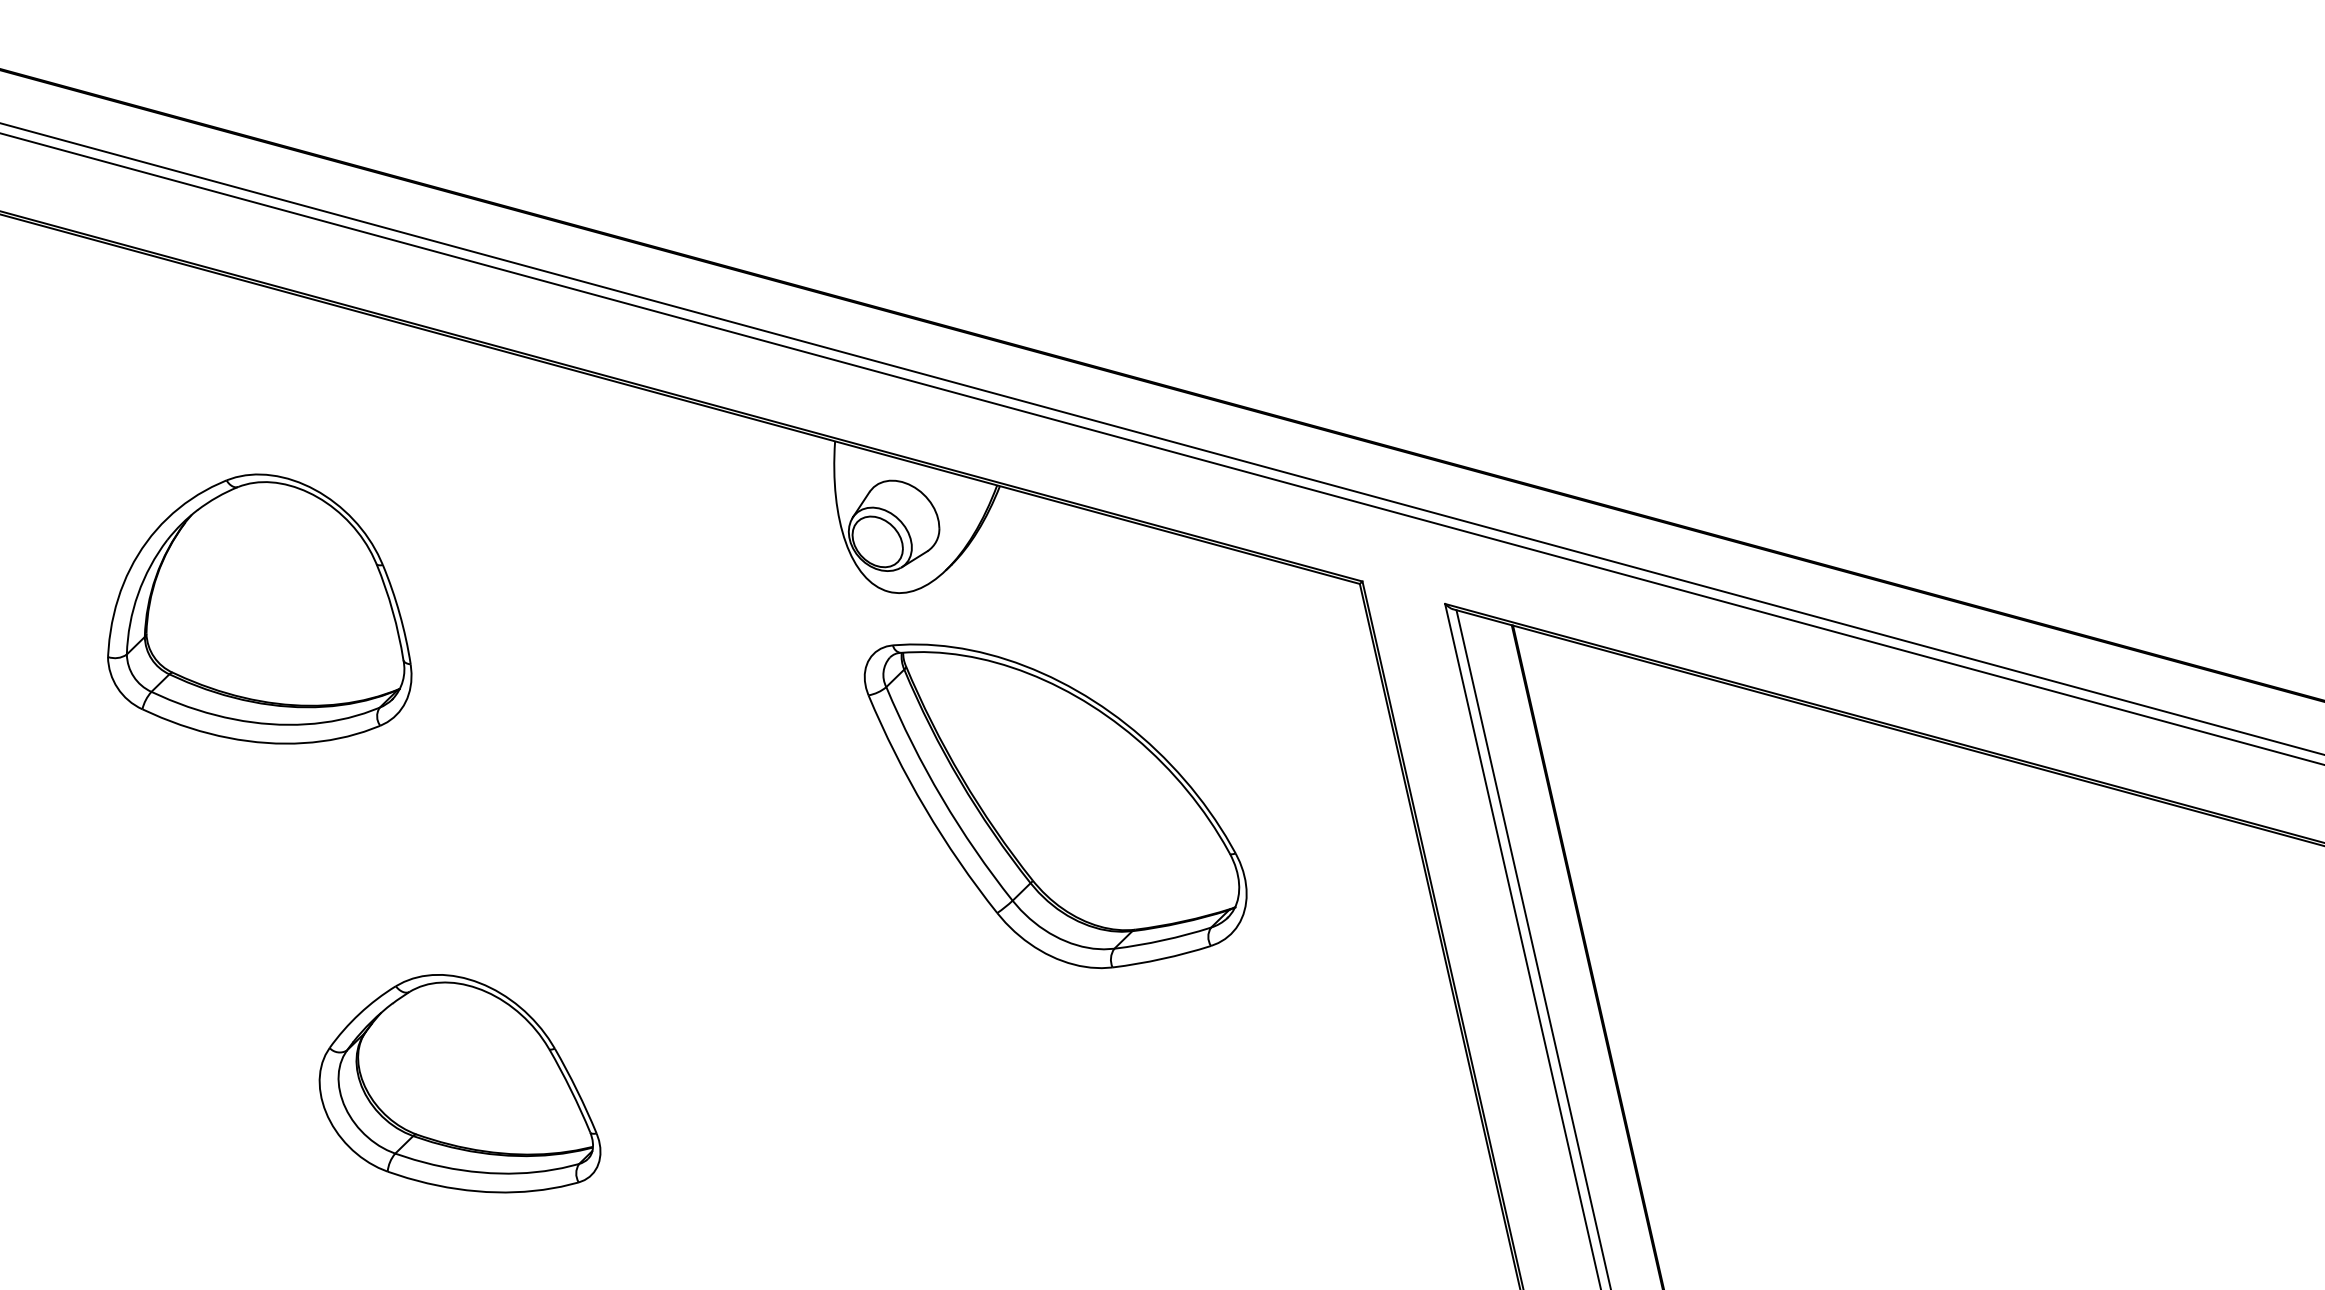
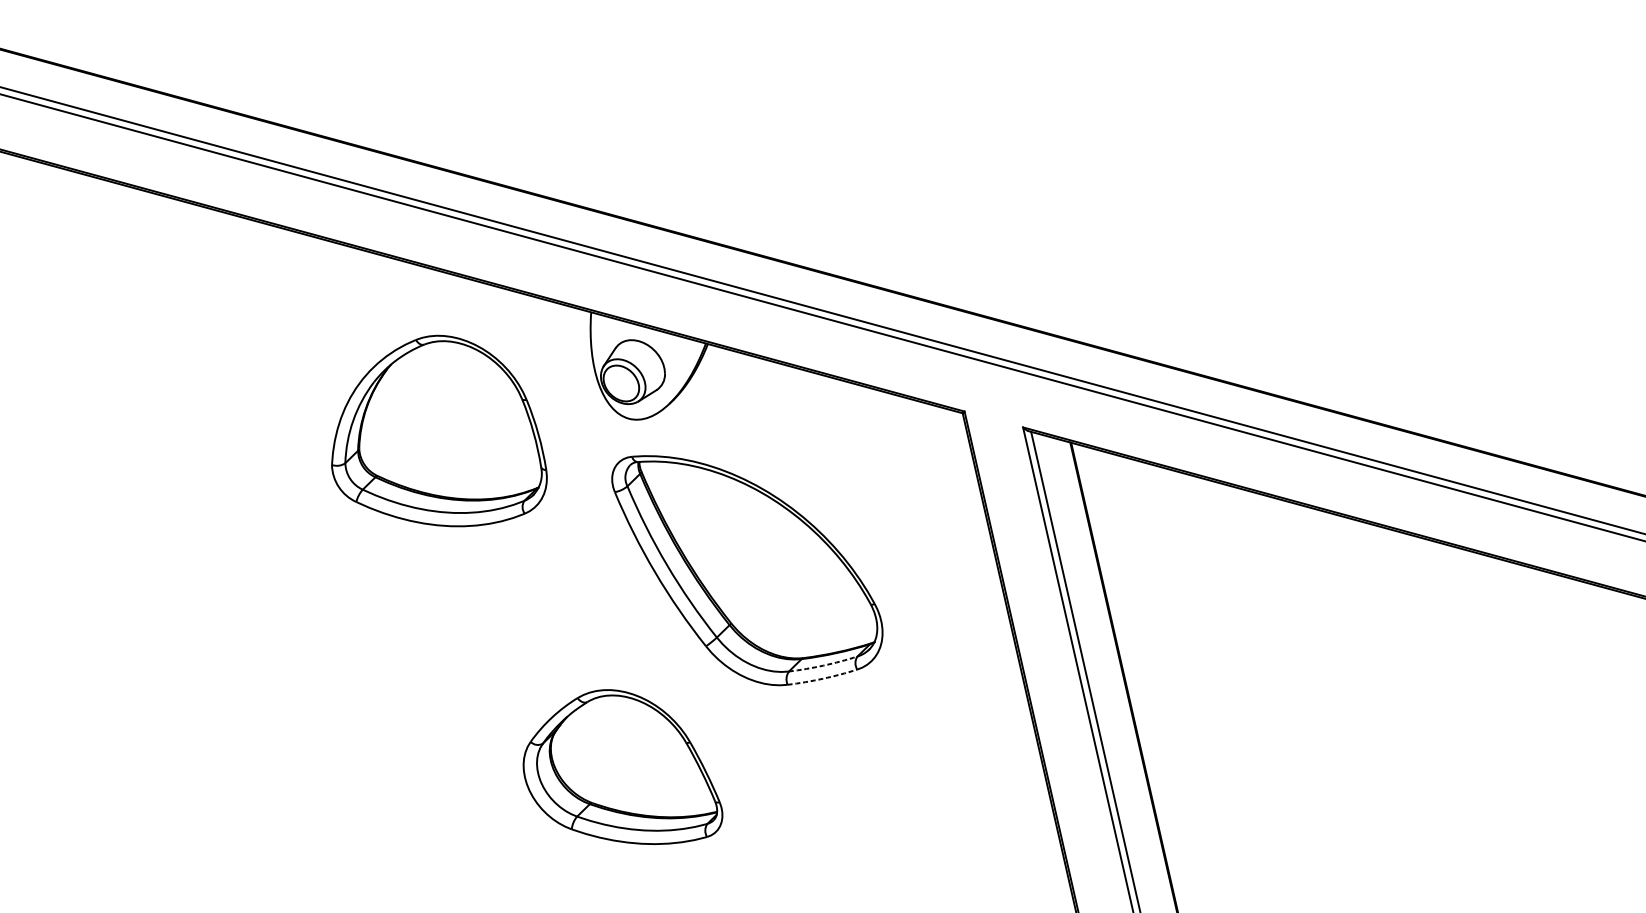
part: (259, 608) -> (439, 430), moved
arc: (1163, 940) -> (823, 665), solid -> dashed
arc: (1162, 958) -> (823, 678), solid -> dashed
part: (459, 1083) -> (622, 766), moved

